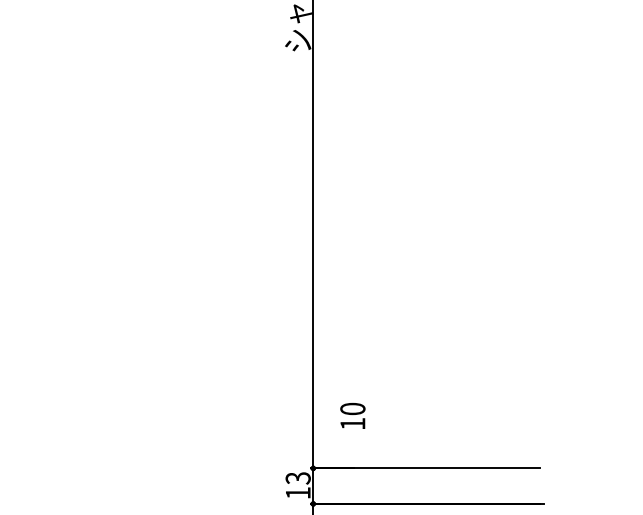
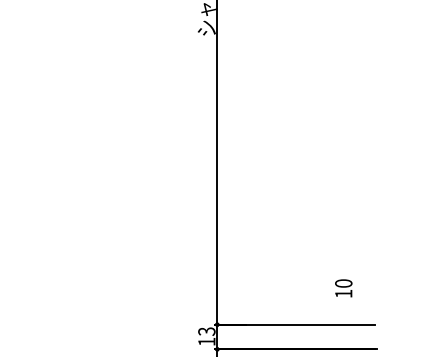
text: (352, 416) -> (343, 288), moved

